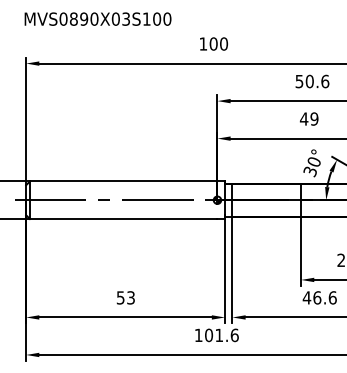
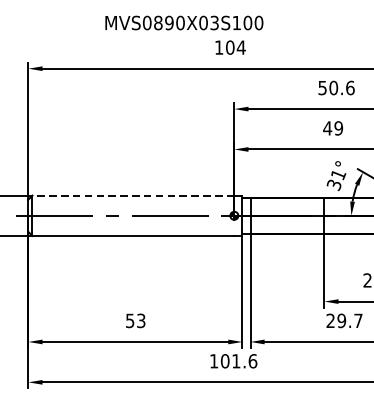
text: (97, 18) -> (183, 22), moved
text: (223, 43) -> (240, 47), 100 -> 104
text: (314, 161) -> (338, 174), 30° -> 31°
line: (123, 181) -> (133, 195), solid -> dashed
text: (319, 297) -> (344, 320), 46.6 -> 29.7

